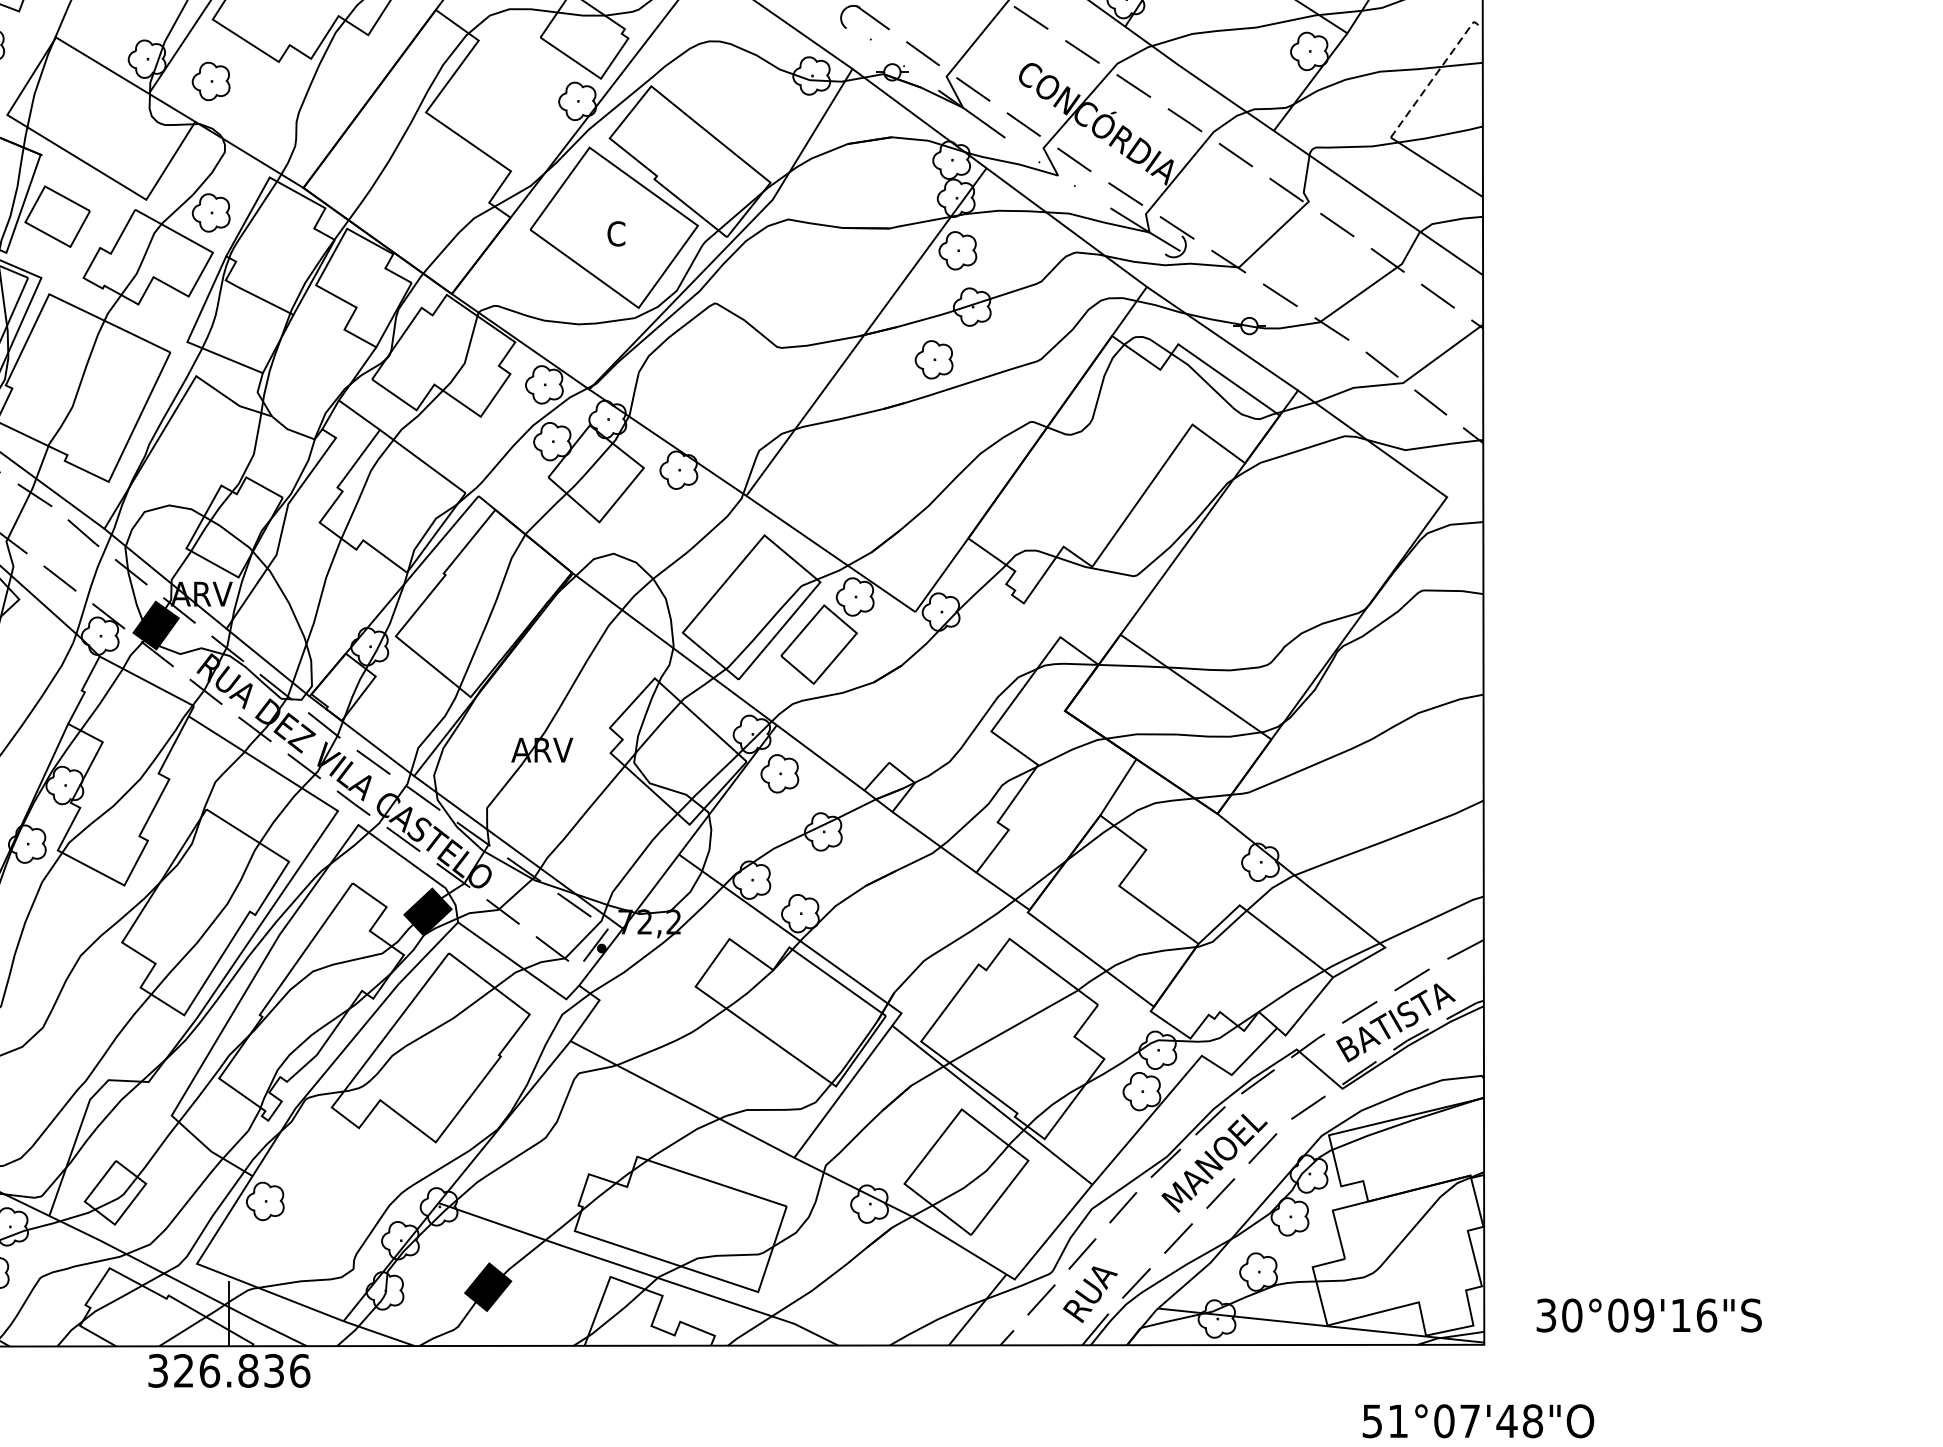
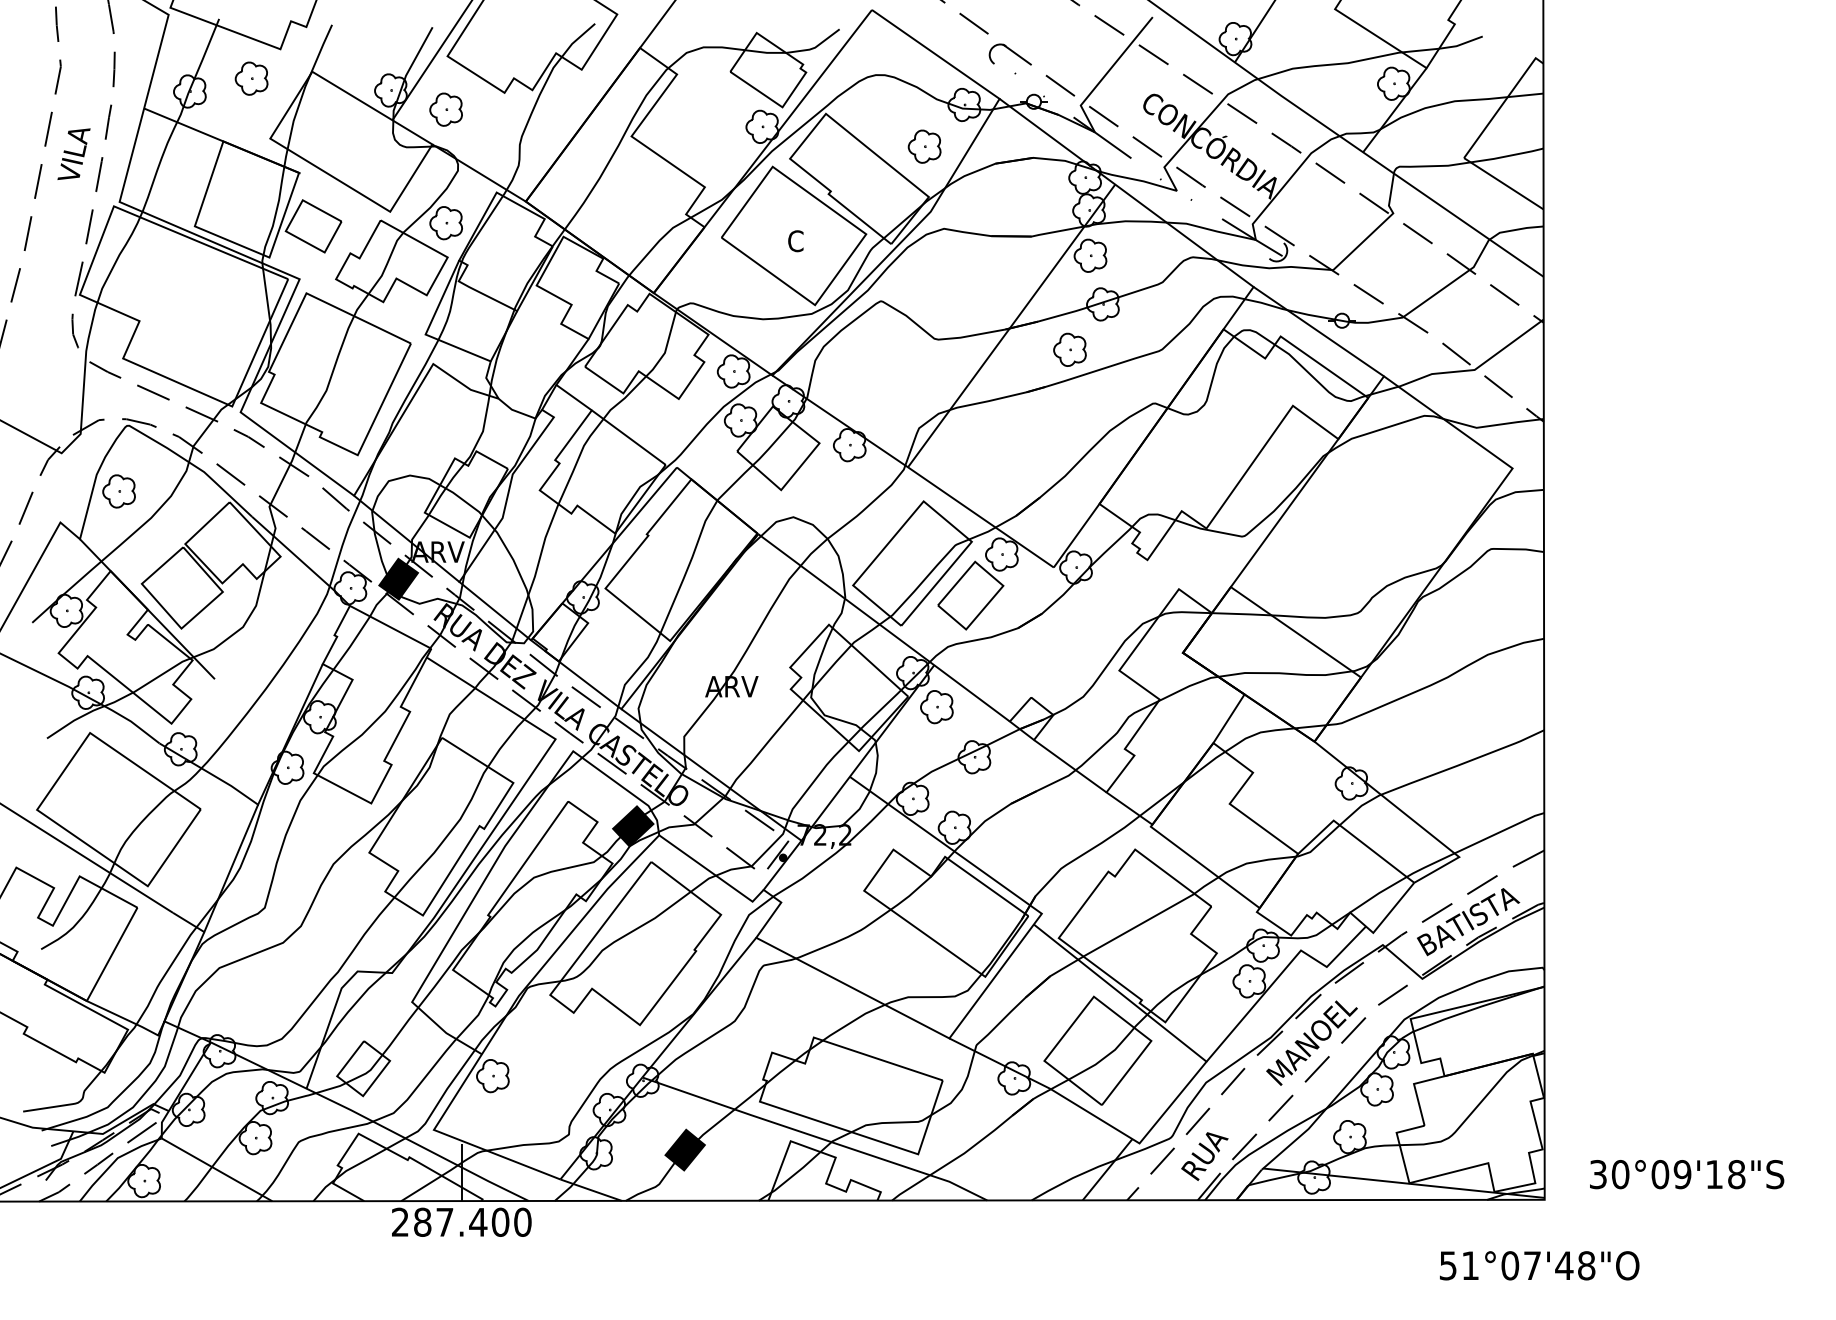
line: (1436, 74) -> (1503, 103), dashed -> solid
part: (765, 124) -> (924, 146), added
text: (1706, 1315) -> (1736, 1174), 30°09'16"S -> 30°09'18"S
text: (228, 1369) -> (461, 1221), 326.836 -> 287.400

